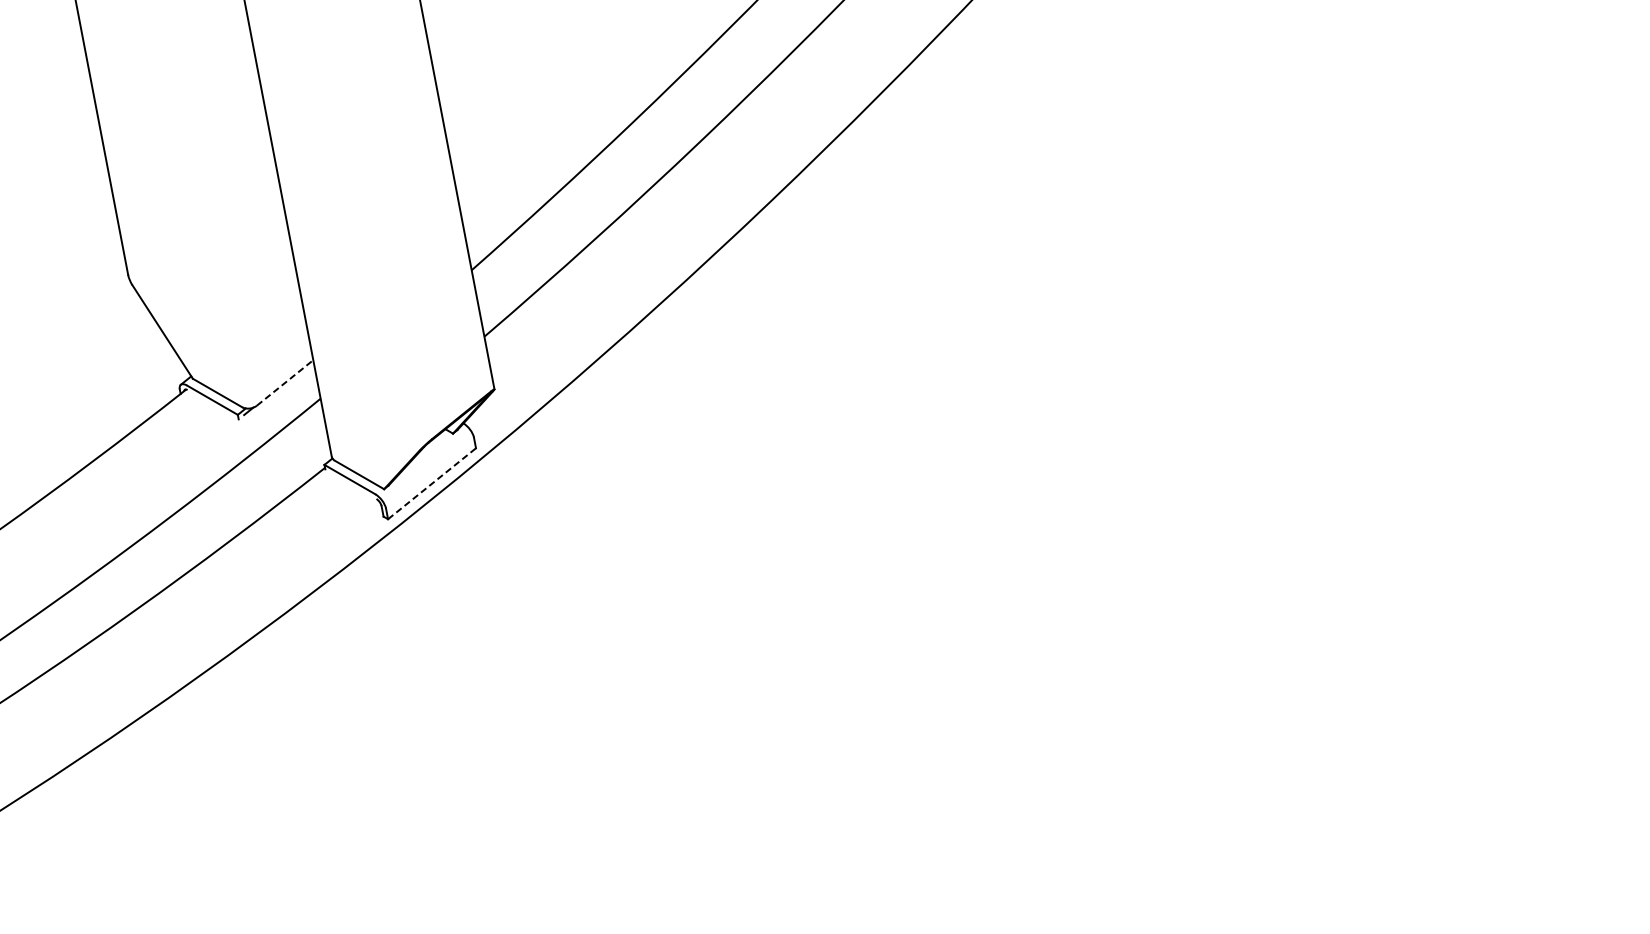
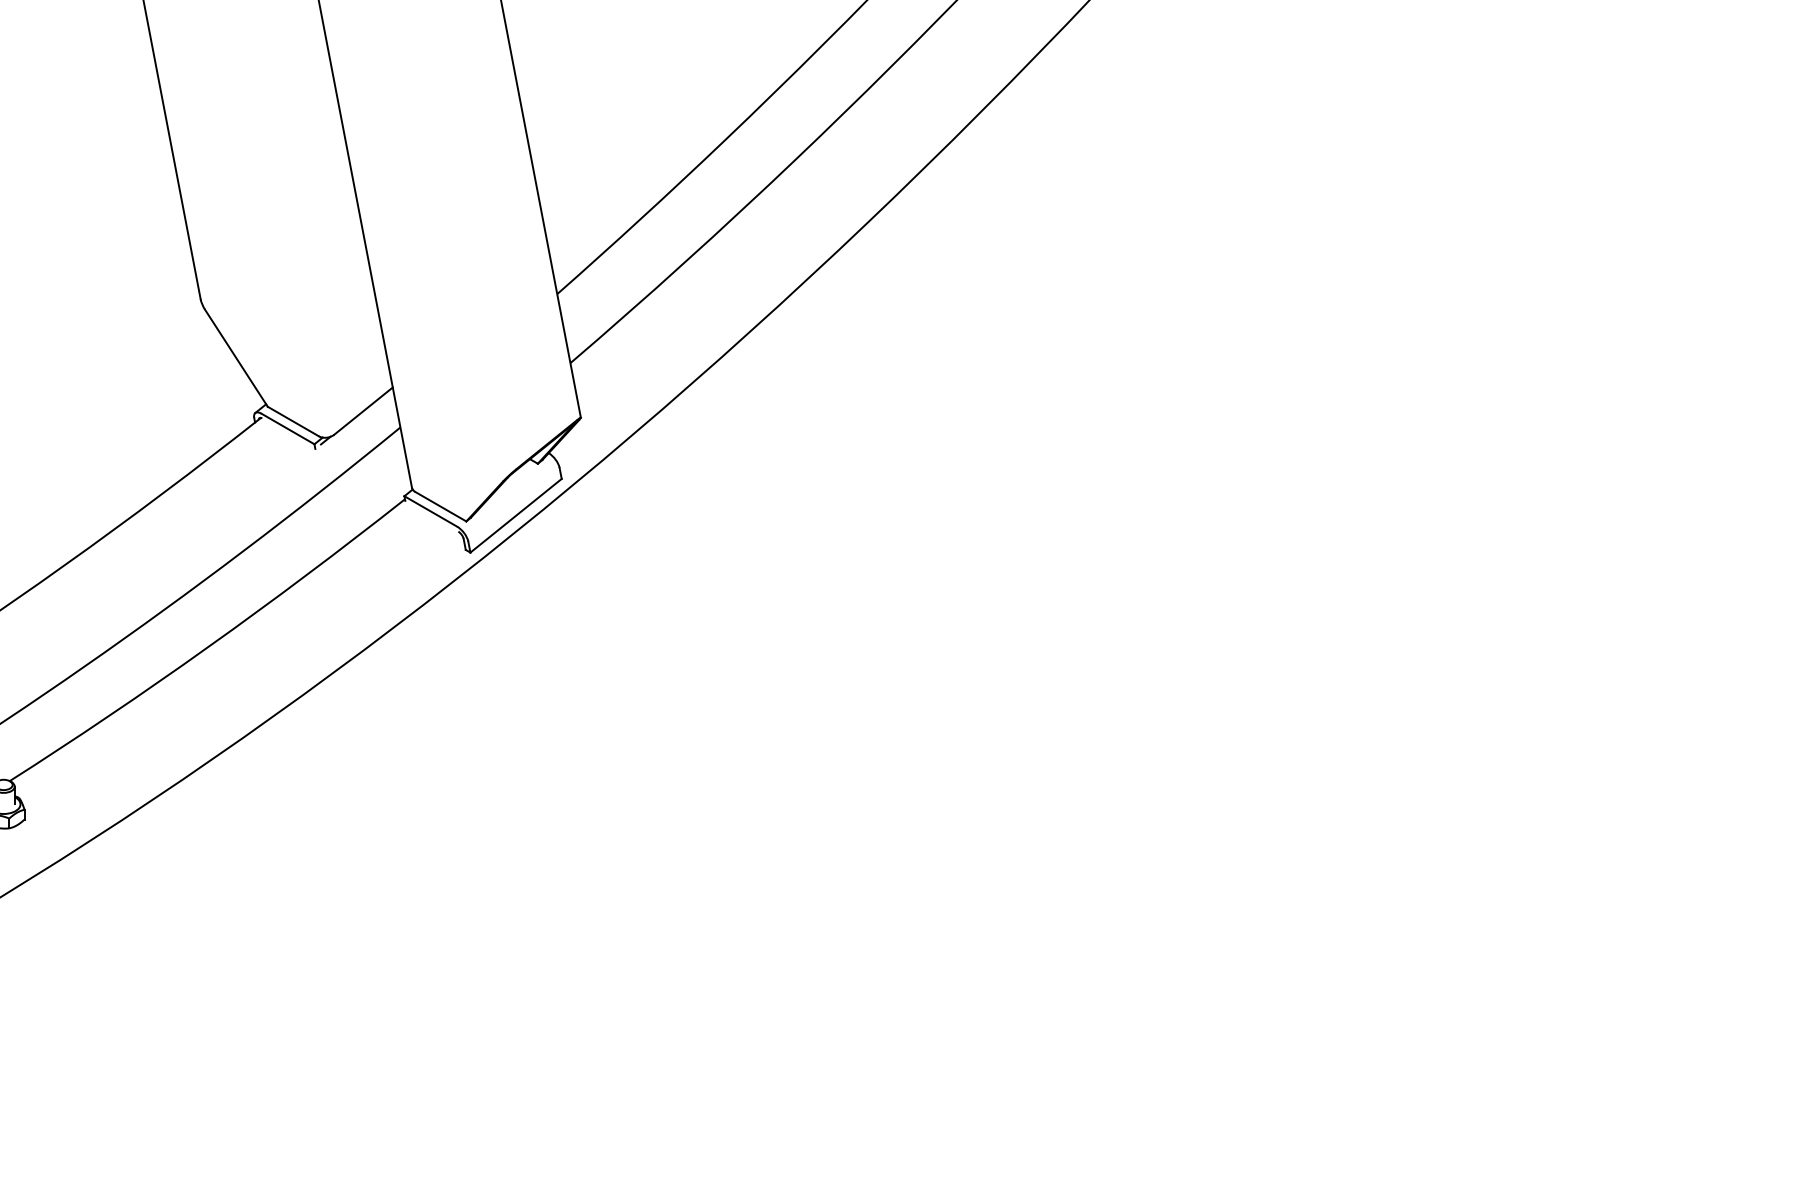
line: (285, 383) -> (363, 411), dashed -> solid
line: (432, 483) -> (516, 515), dashed -> solid

